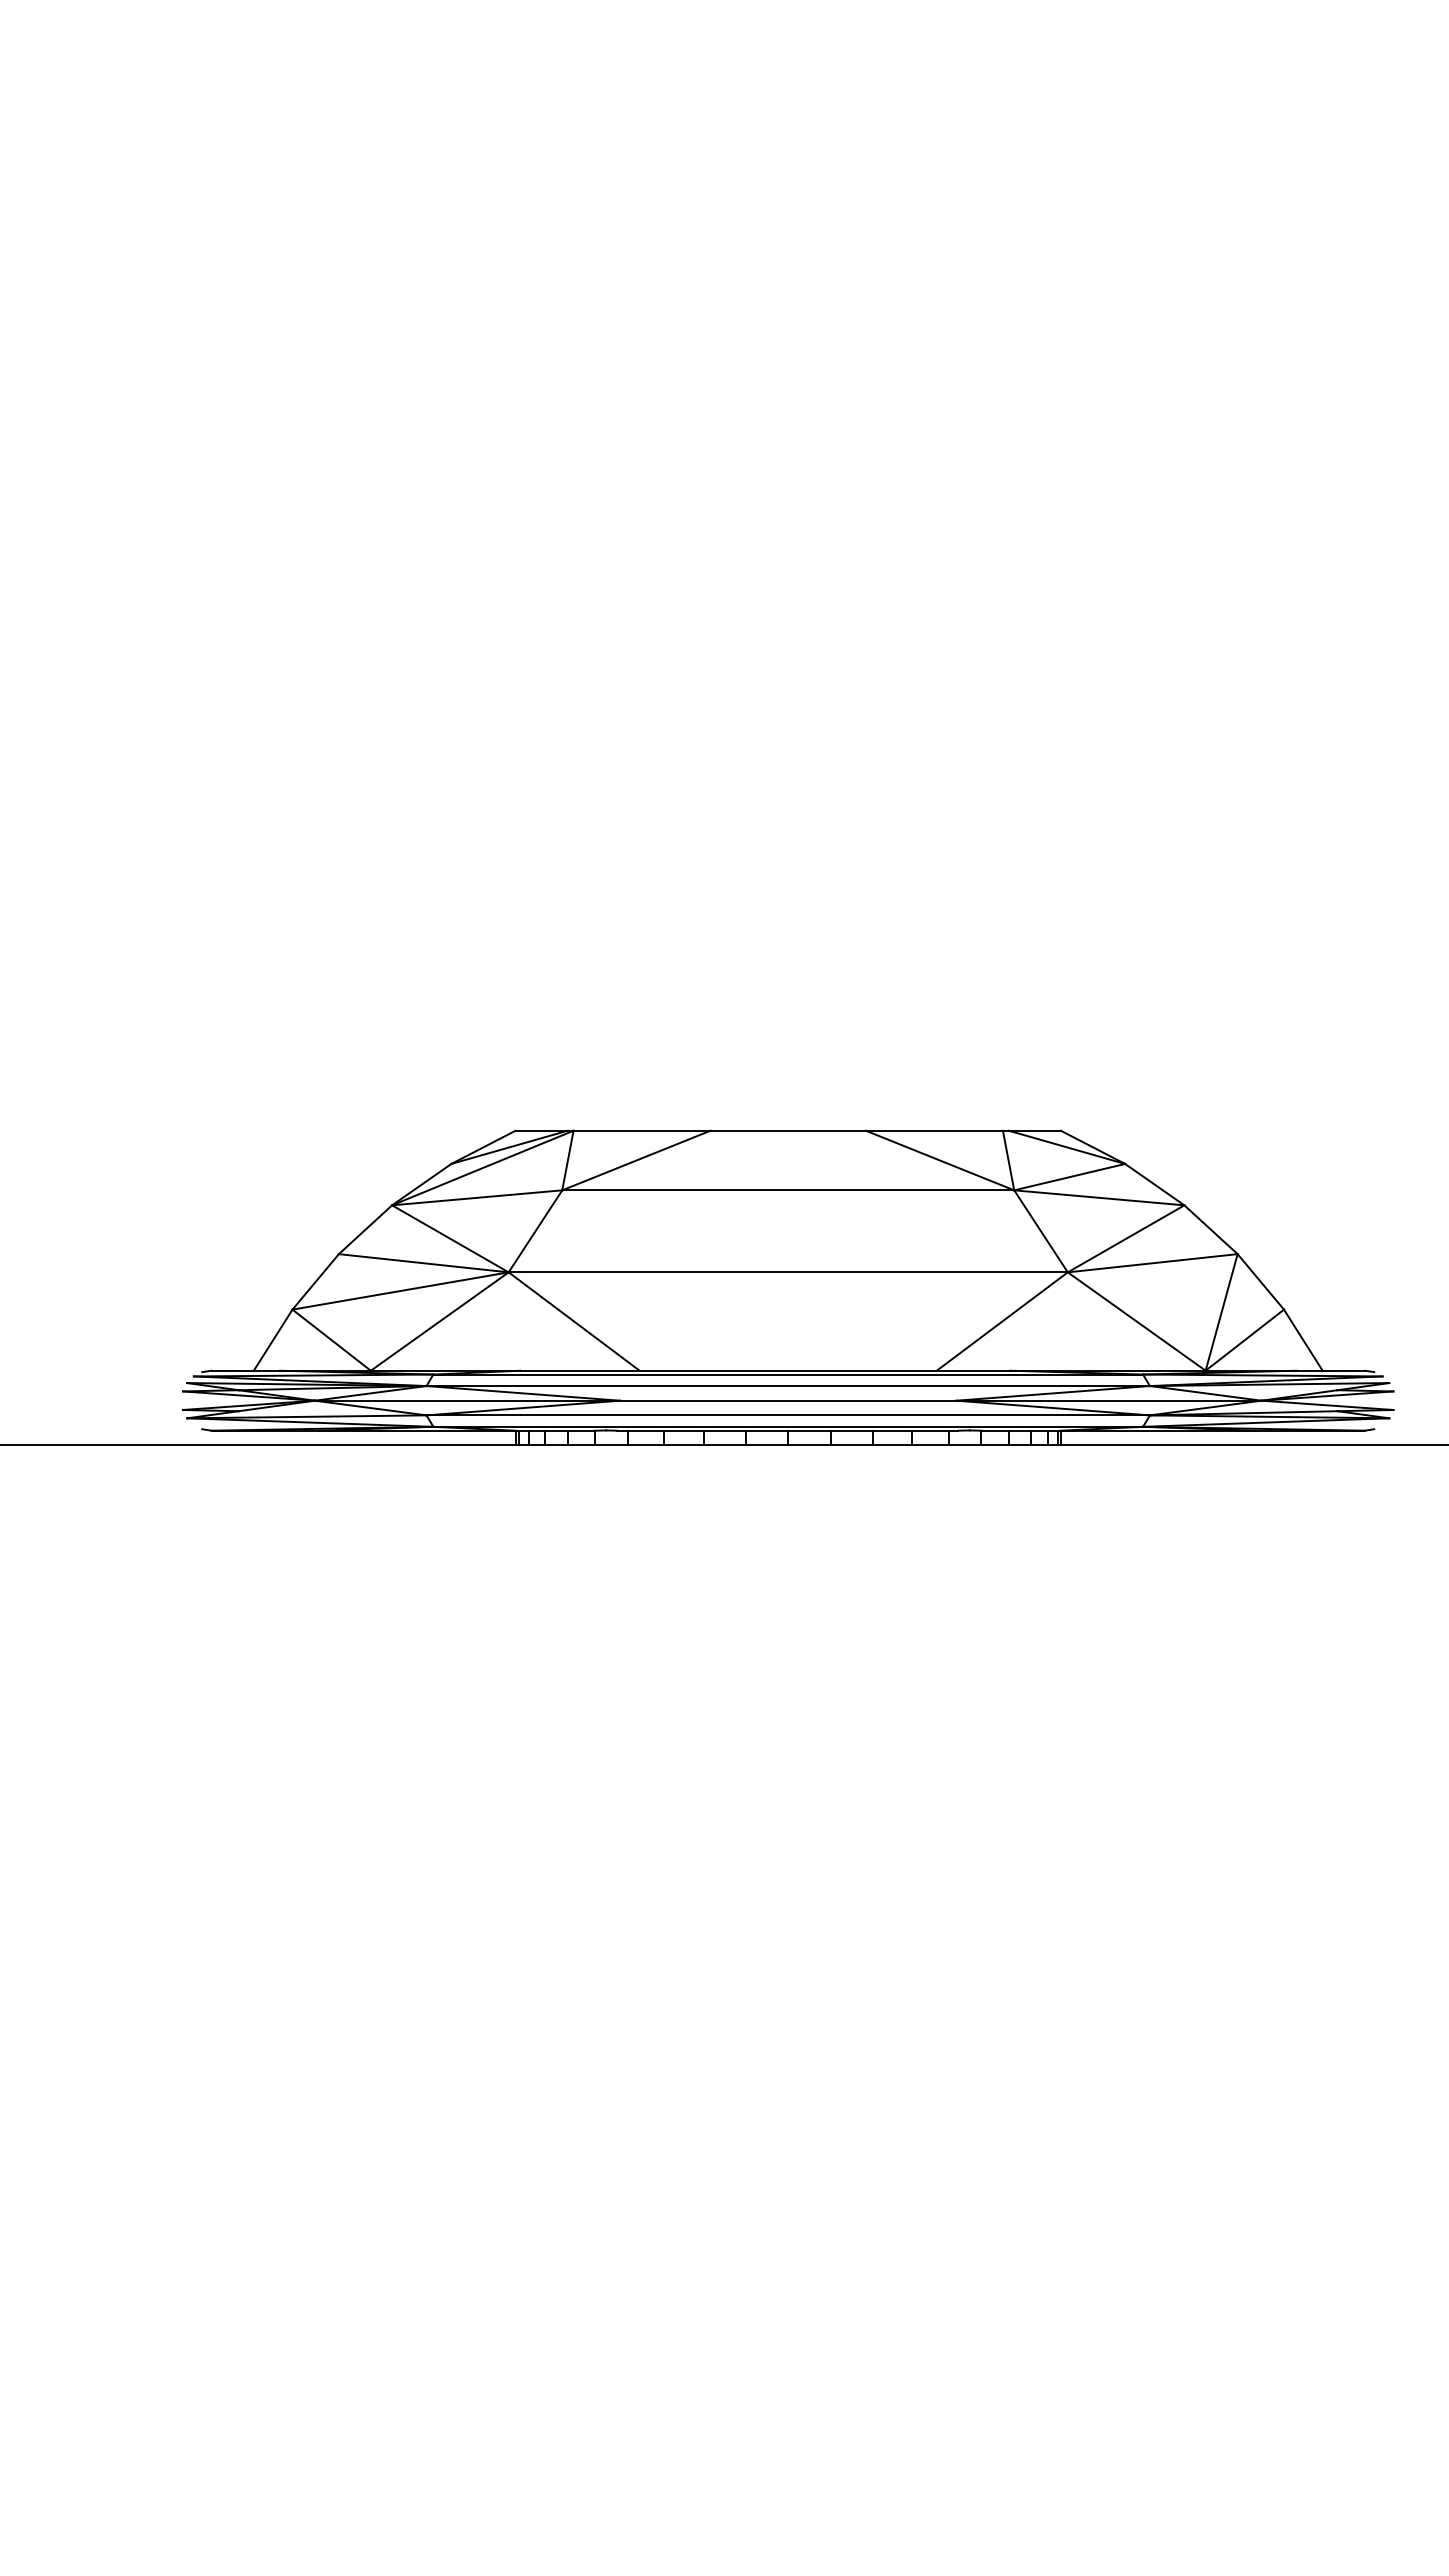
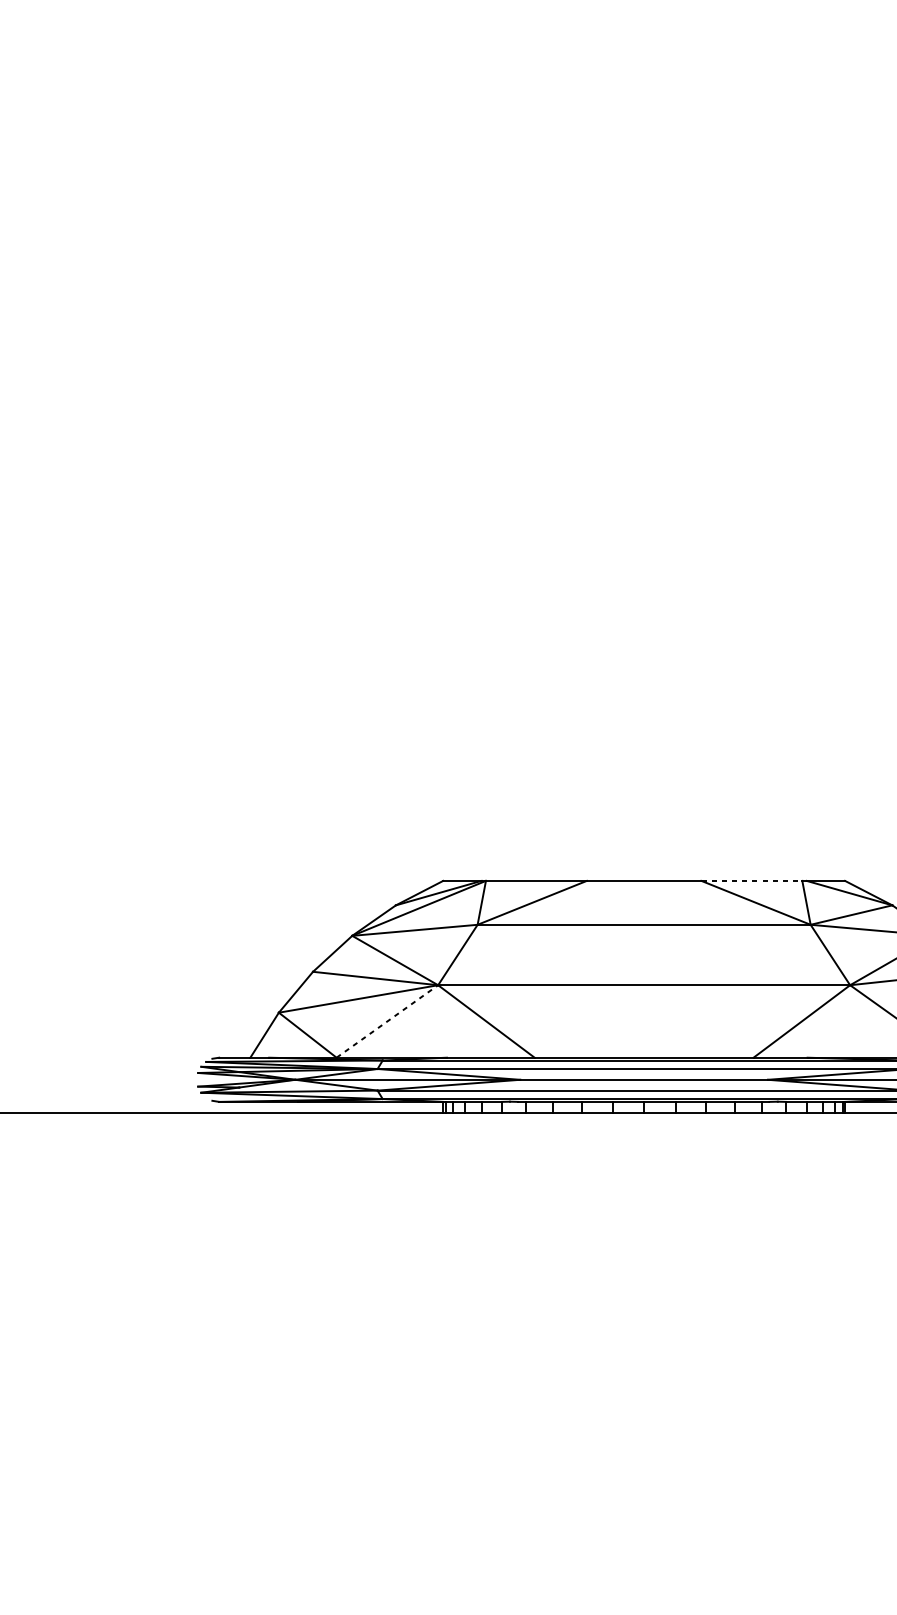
line: (934, 1130) -> (751, 880), solid -> dashed
line: (439, 1321) -> (387, 1021), solid -> dashed

